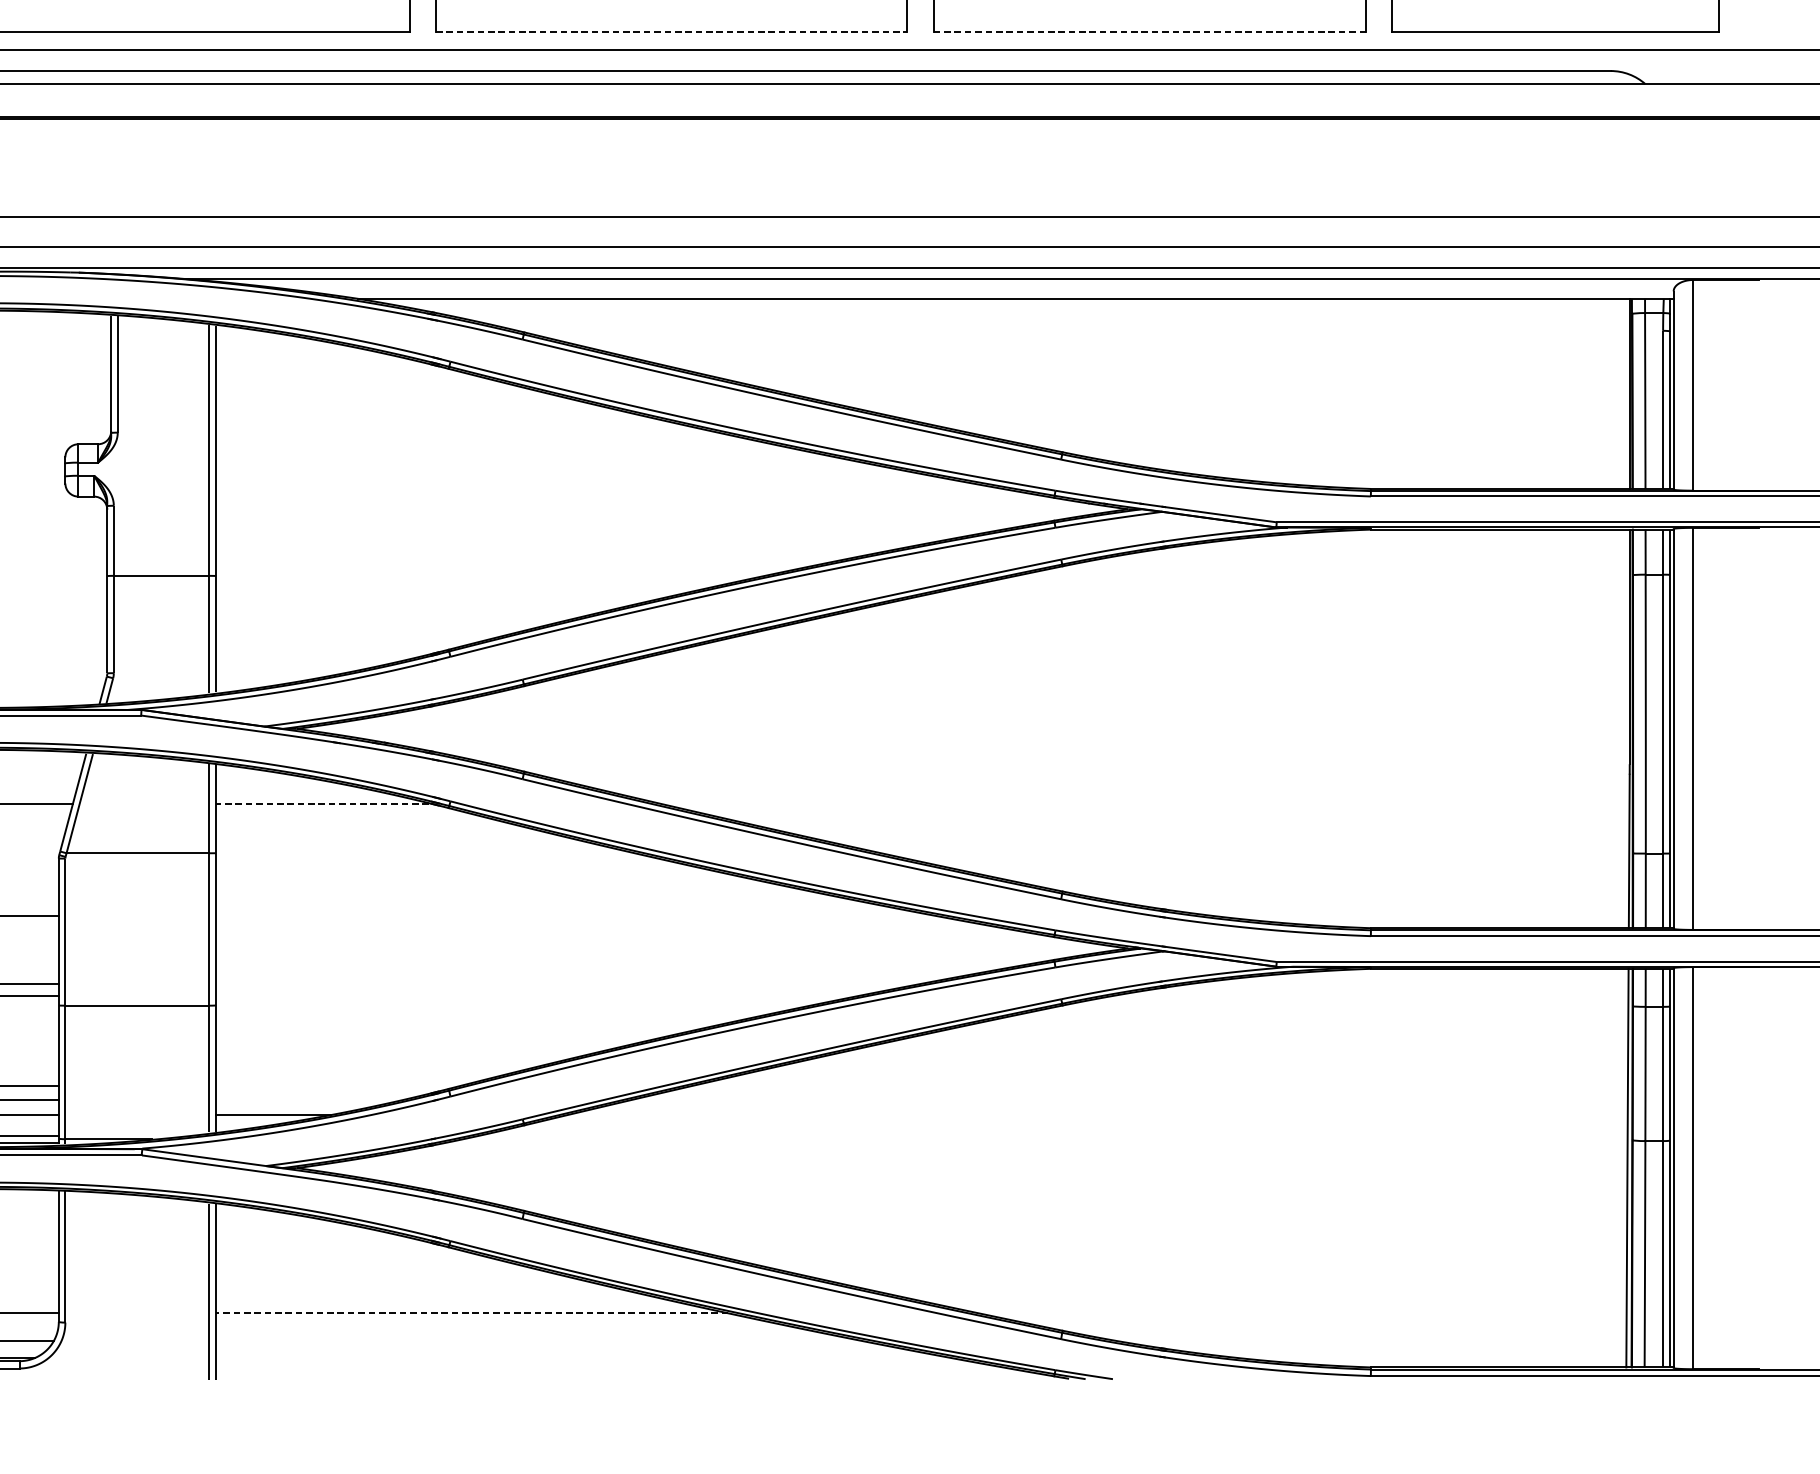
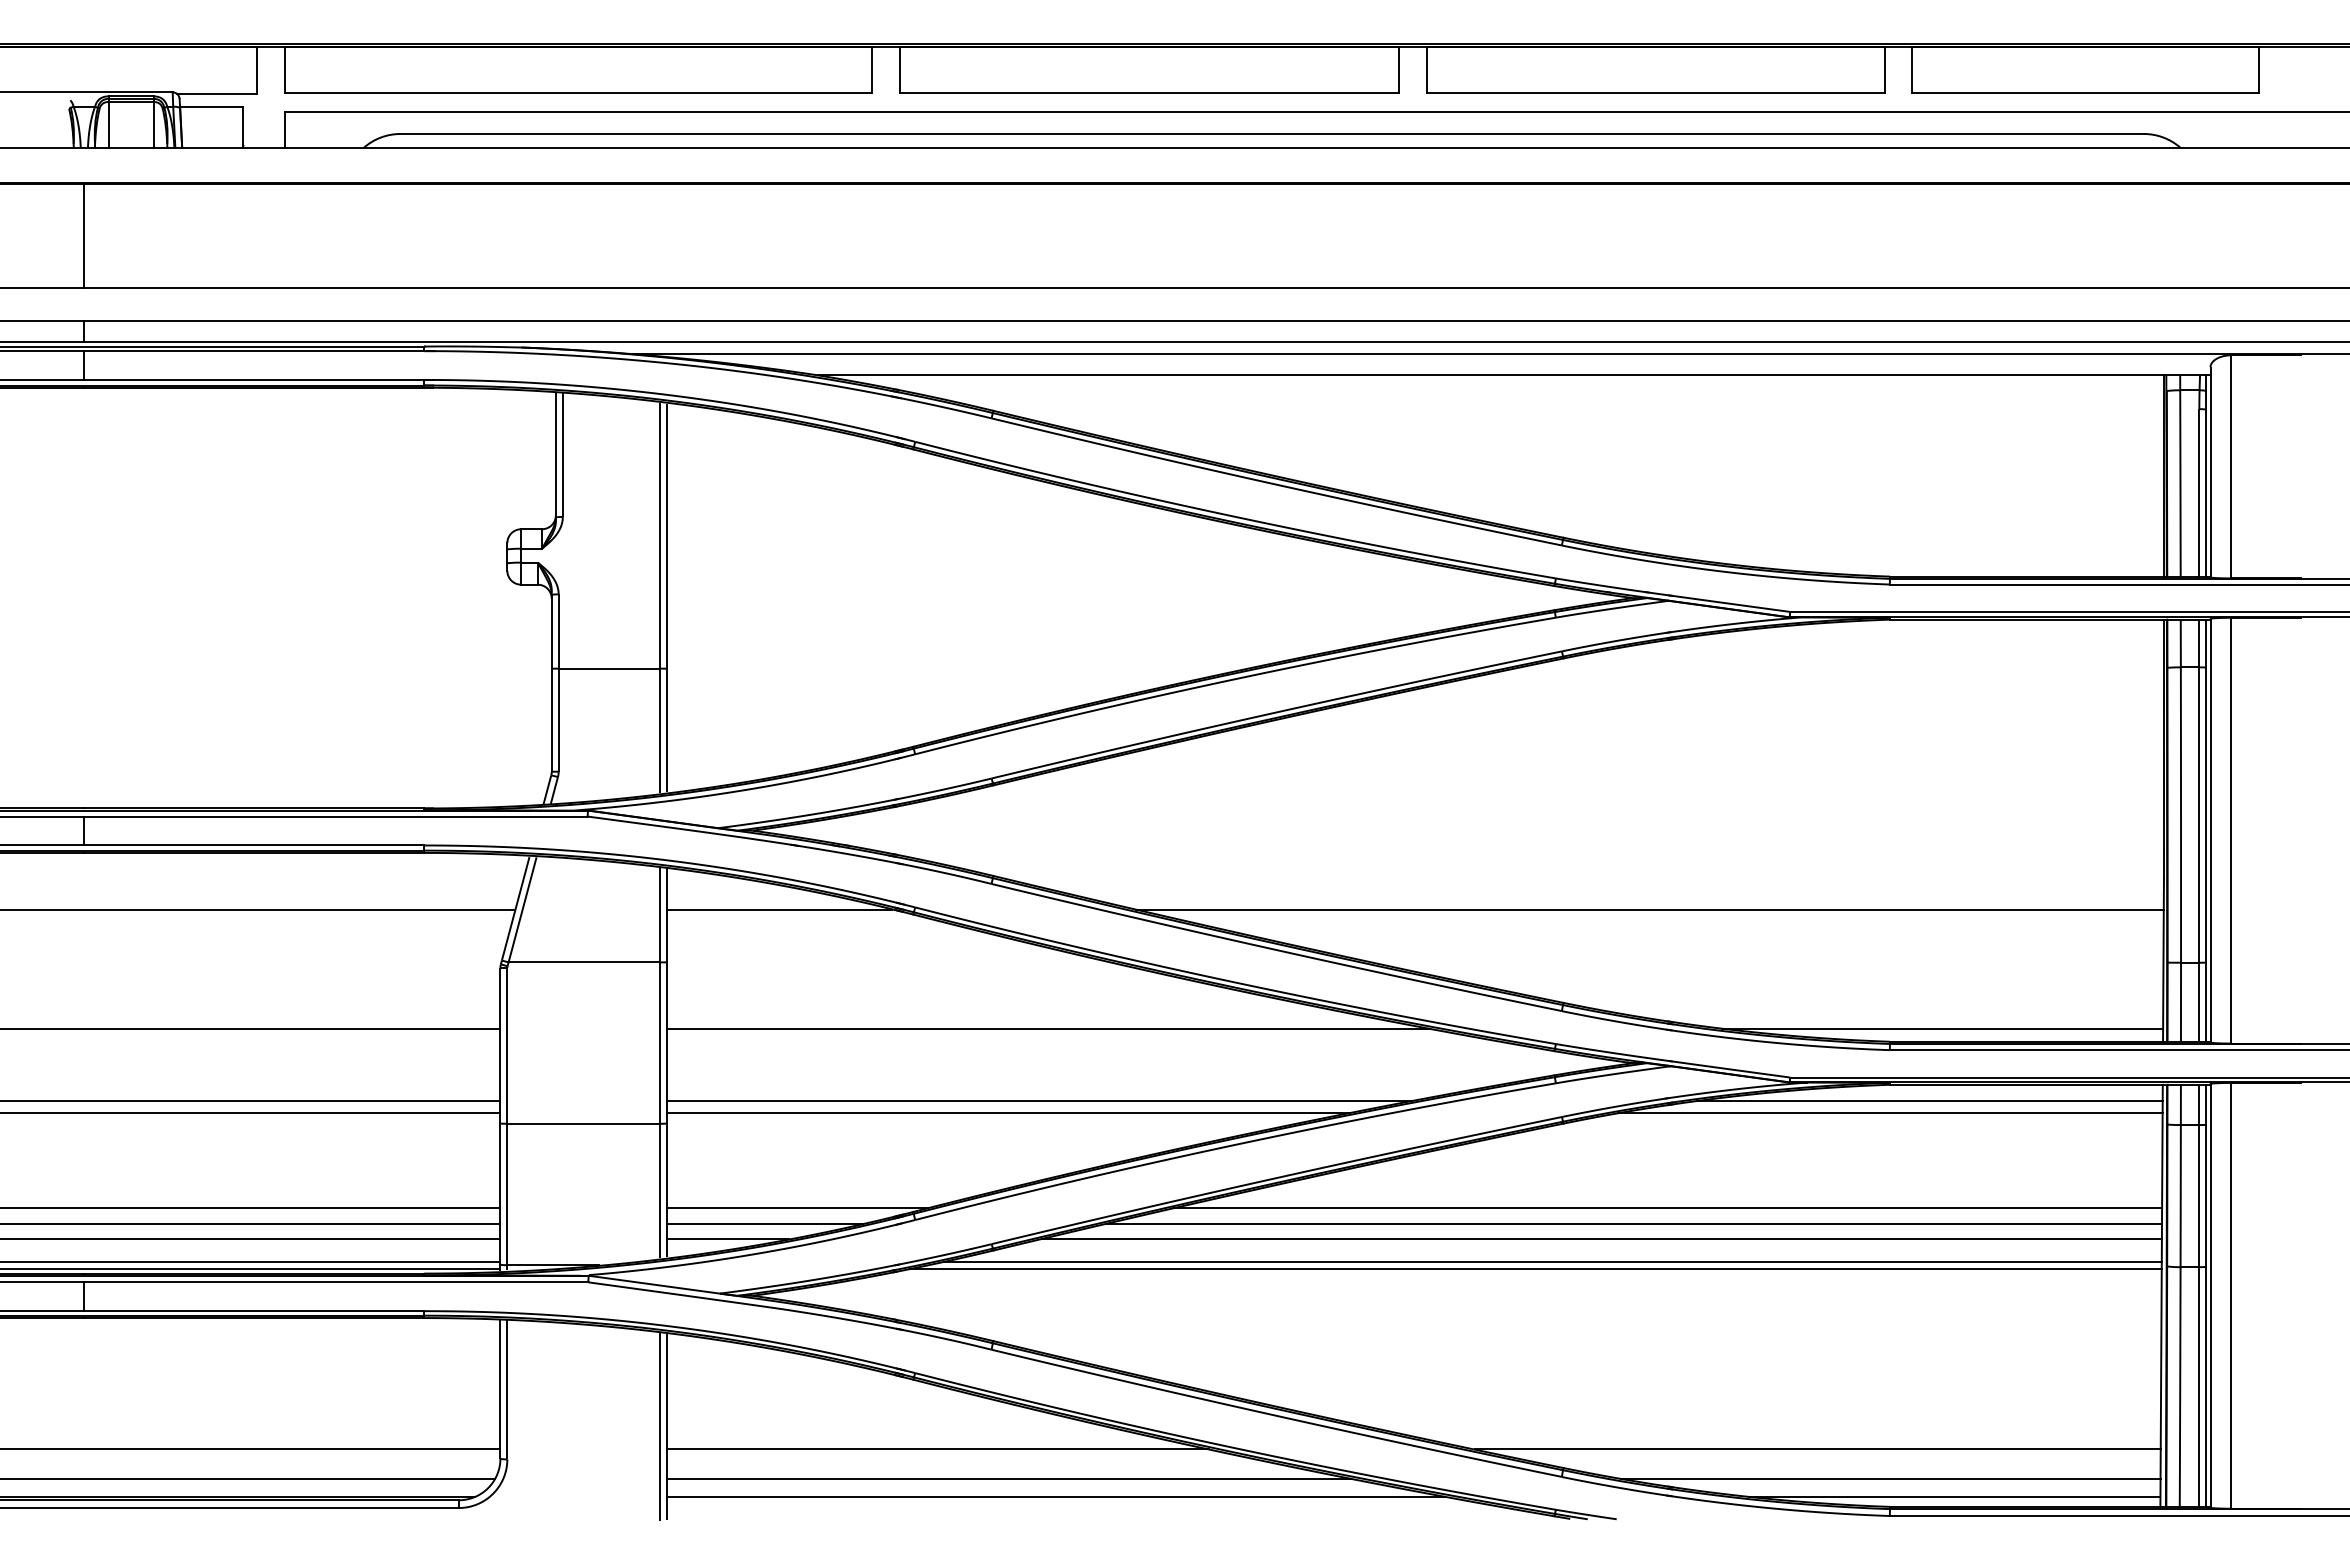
line: (671, 31) -> (1149, 92), dashed -> solid
line: (1149, 31) -> (1655, 92), dashed -> solid
line: (322, 803) -> (779, 909), dashed -> solid
line: (1143, 803) -> (1649, 909), added
line: (575, 915) -> (1047, 1028), added
line: (1420, 915) -> (1942, 1028), added
line: (566, 984) -> (1038, 1101), added
line: (1408, 984) -> (1929, 1101), added
line: (537, 995) -> (1007, 1113), added
line: (1371, 995) -> (1890, 1113), added
line: (338, 1085) -> (796, 1208), added
line: (1160, 1085) -> (1667, 1208), added
line: (308, 1099) -> (764, 1223), added
line: (1129, 1099) -> (1634, 1223), added
line: (1098, 1114) -> (1601, 1239), added
line: (1052, 1135) -> (1552, 1261), added
line: (1035, 1143) -> (1534, 1269), added
line: (471, 1313) -> (937, 1449), dashed -> solid
line: (1302, 1313) -> (1817, 1449), added
line: (538, 1340) -> (1008, 1478), added
line: (1371, 1340) -> (1890, 1478), added
line: (582, 1357) -> (1055, 1496), added
line: (1431, 1357) -> (1954, 1496), added

